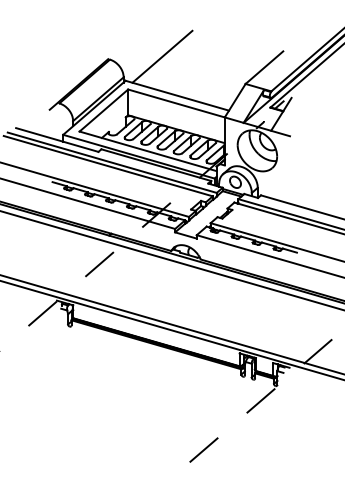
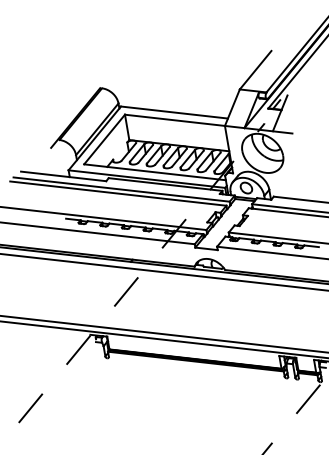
line: (162, 56) -> (153, 76), removed

